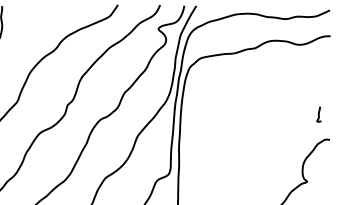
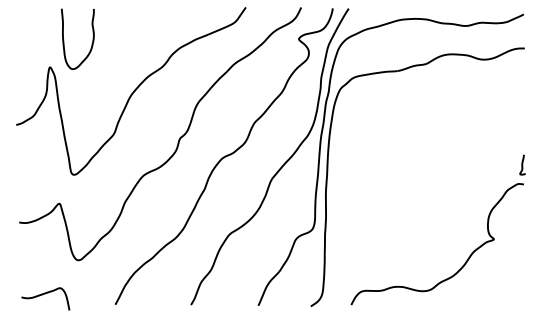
curve: (319, 114) -> (522, 164), moved

